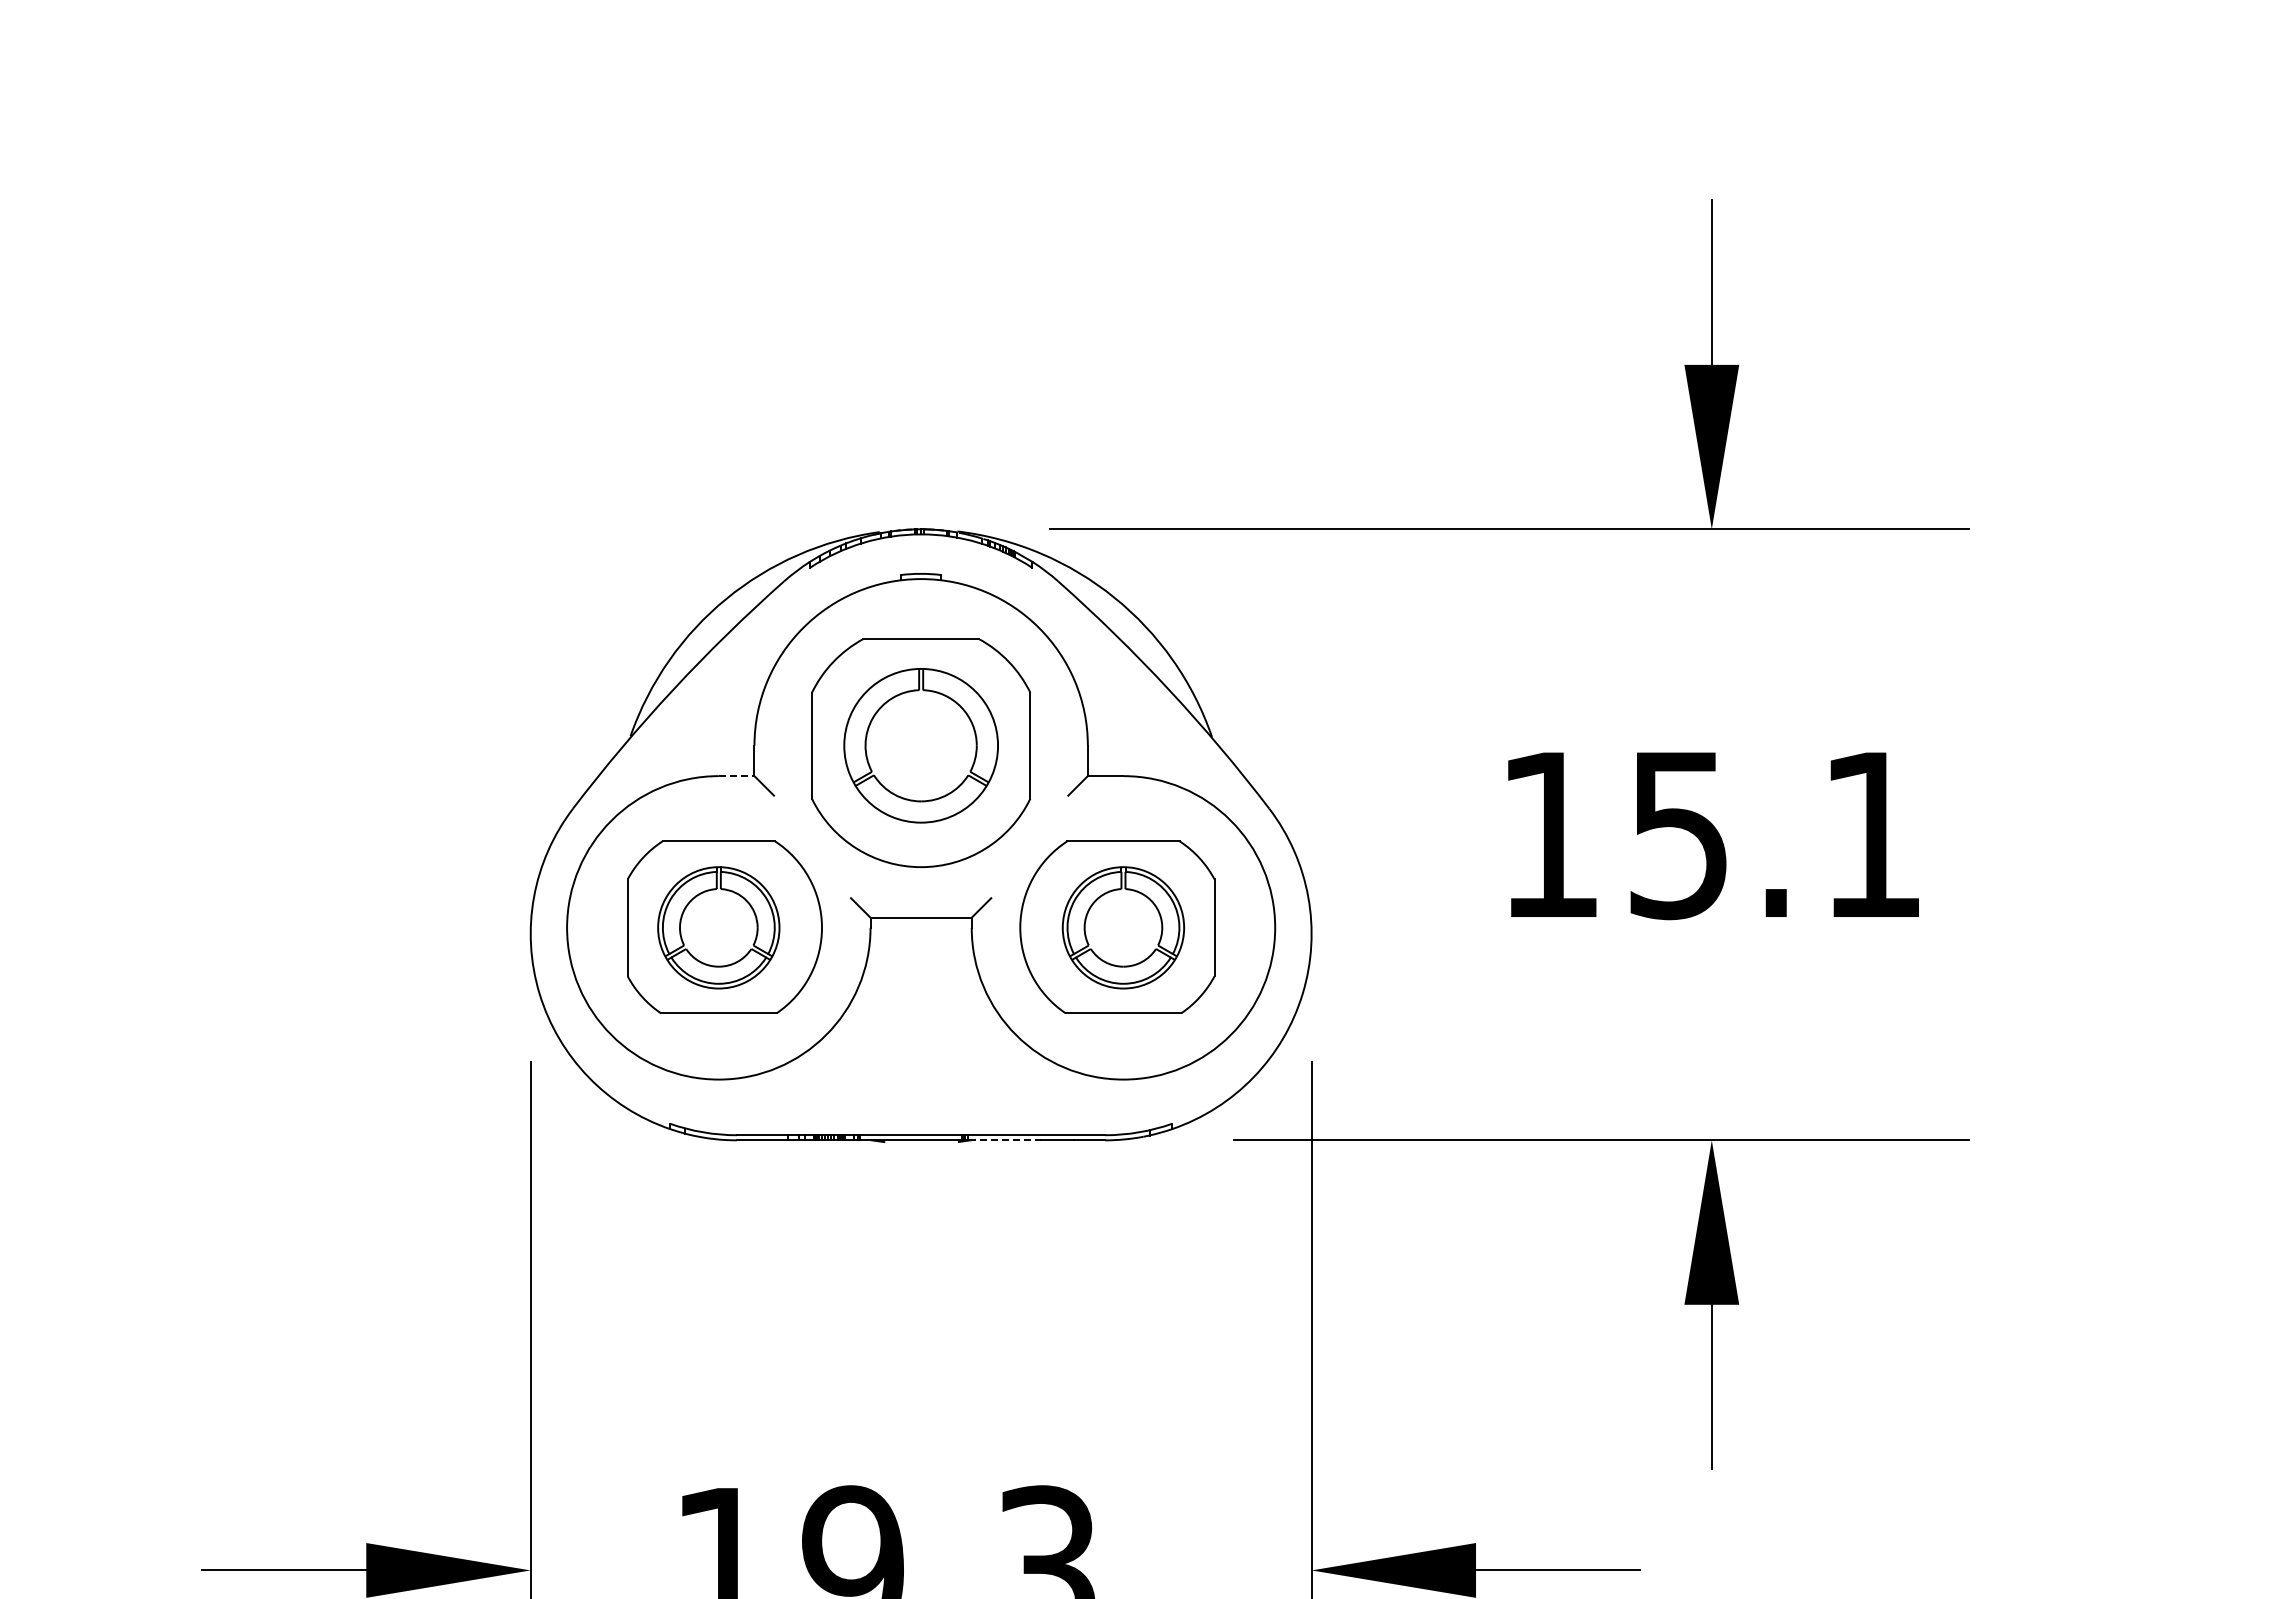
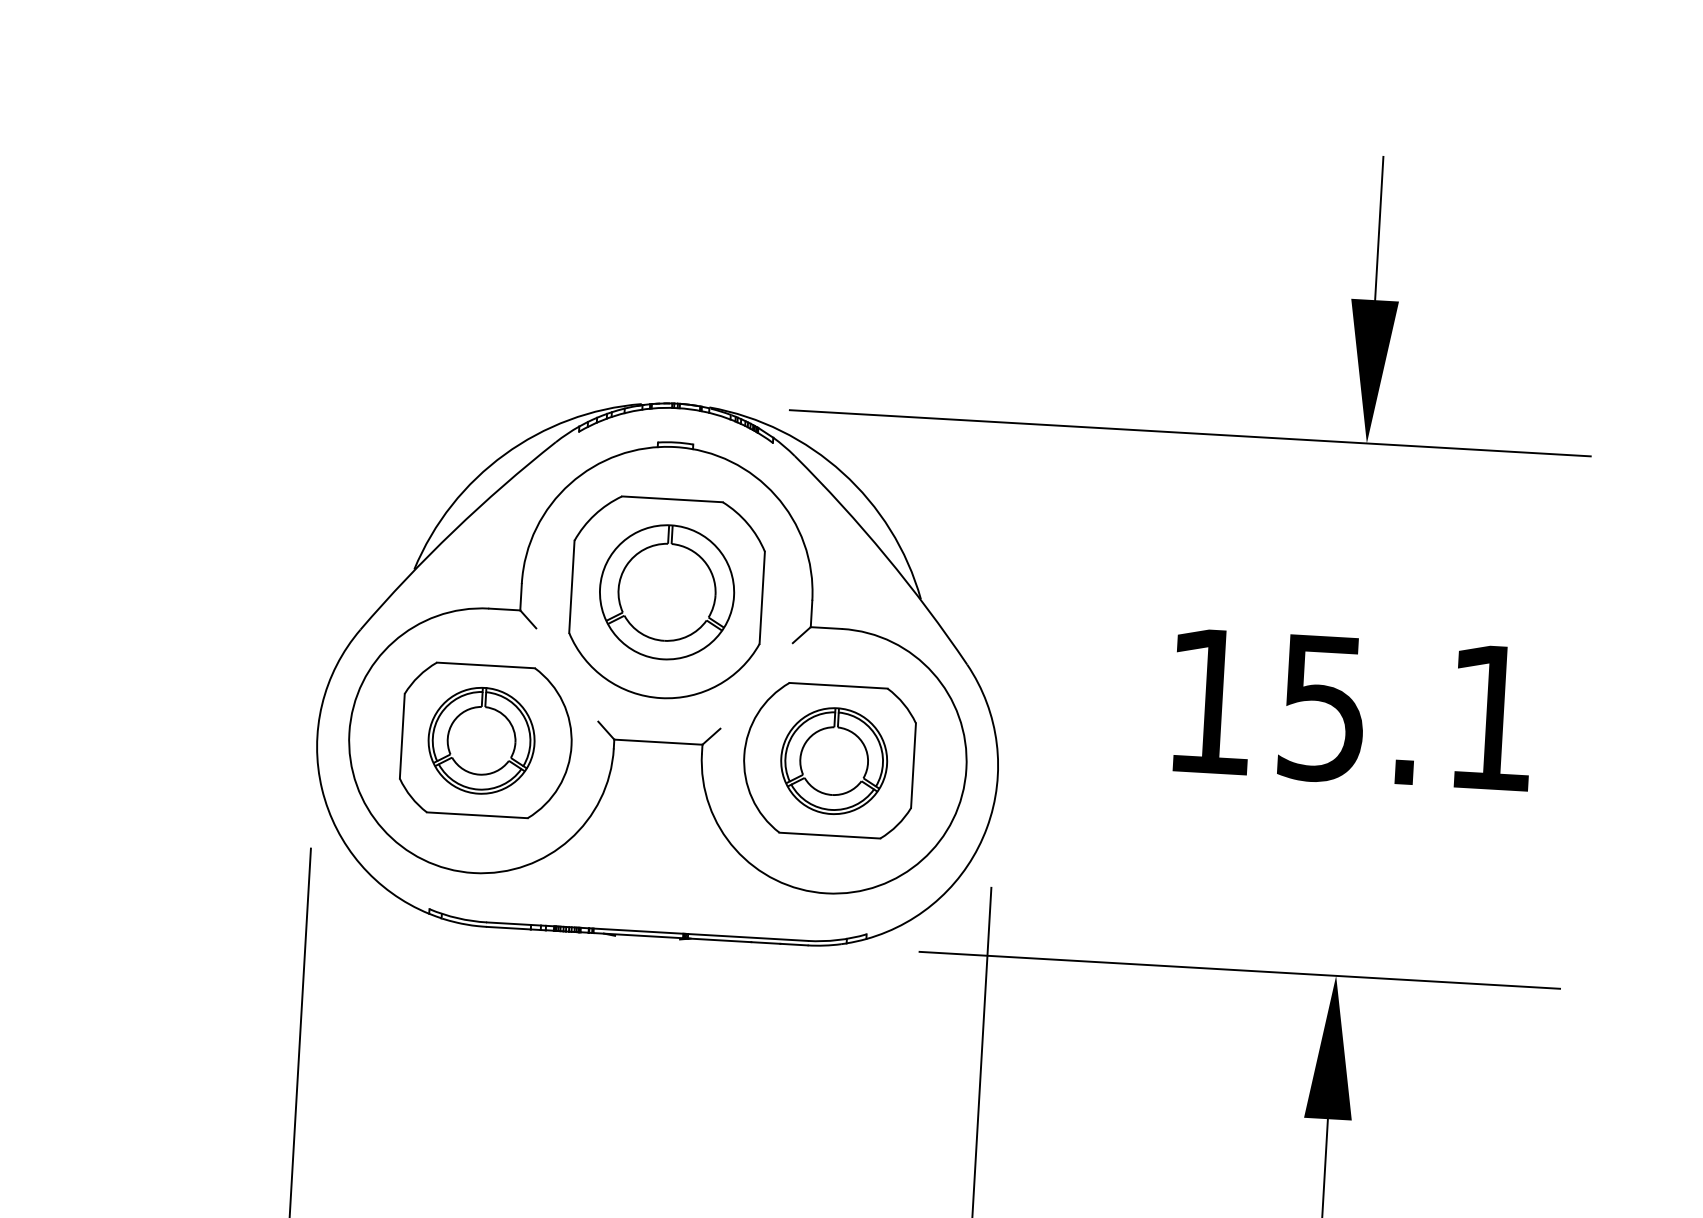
line: (736, 776) -> (504, 609), dashed -> solid
line: (1004, 1140) -> (719, 940), dashed -> solid

